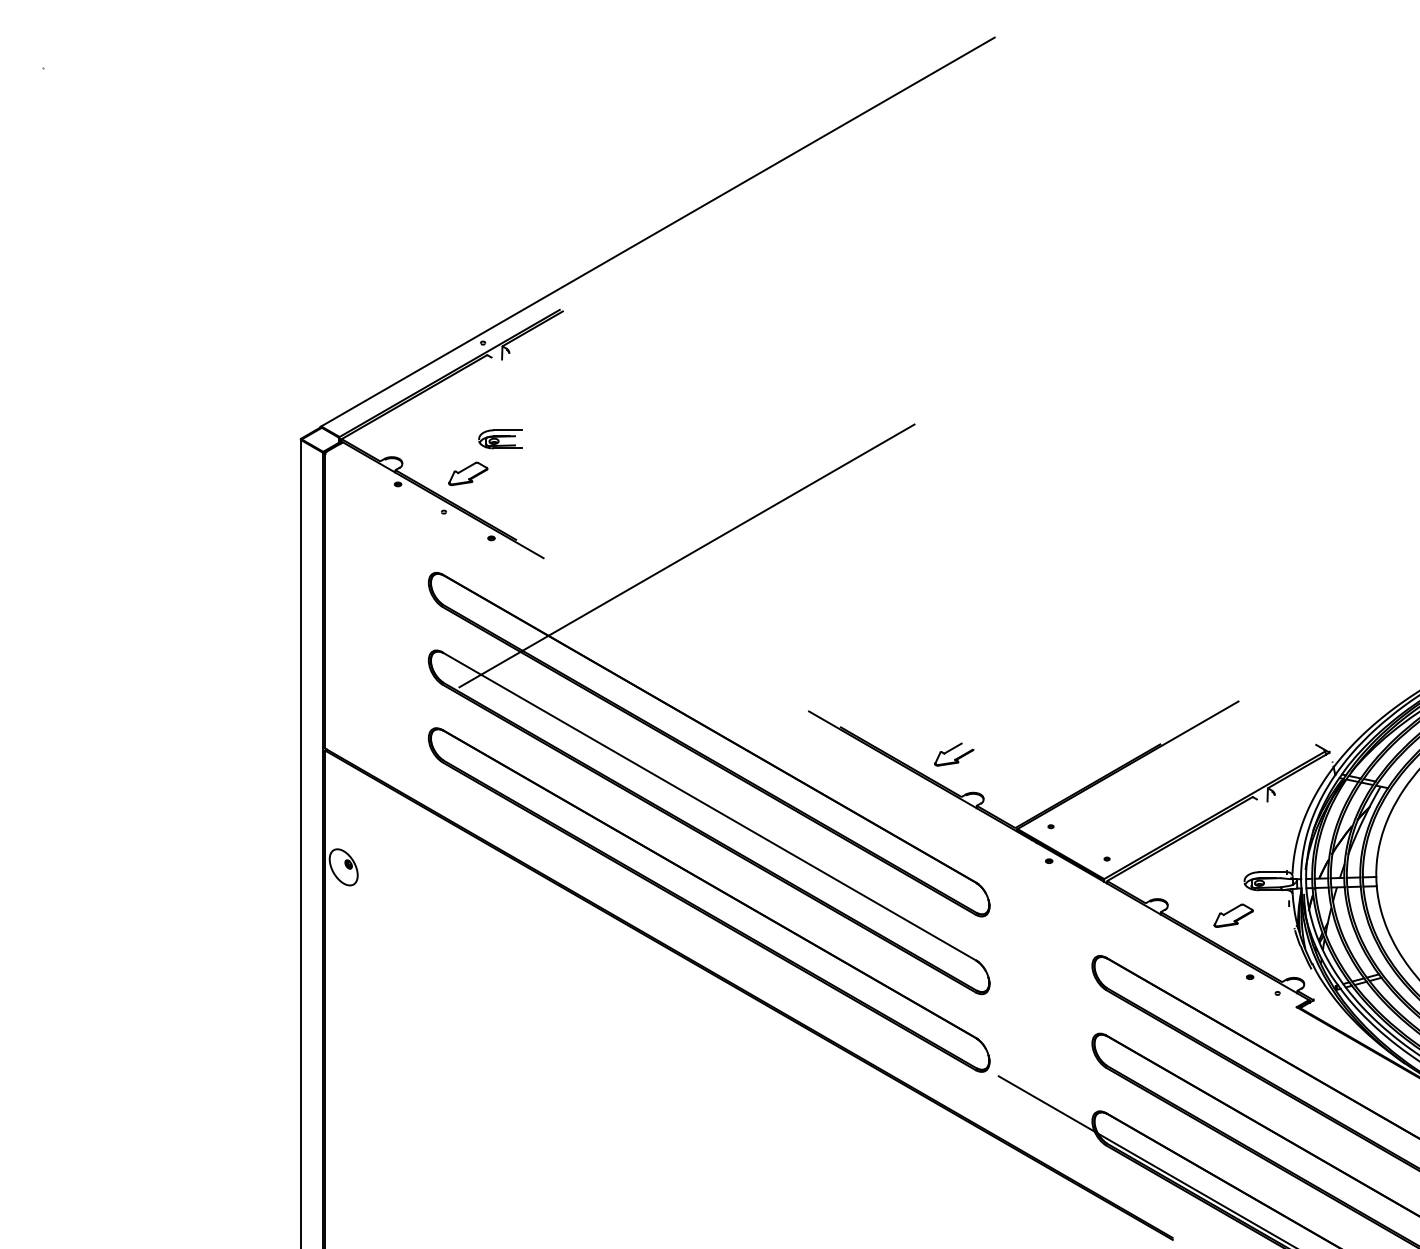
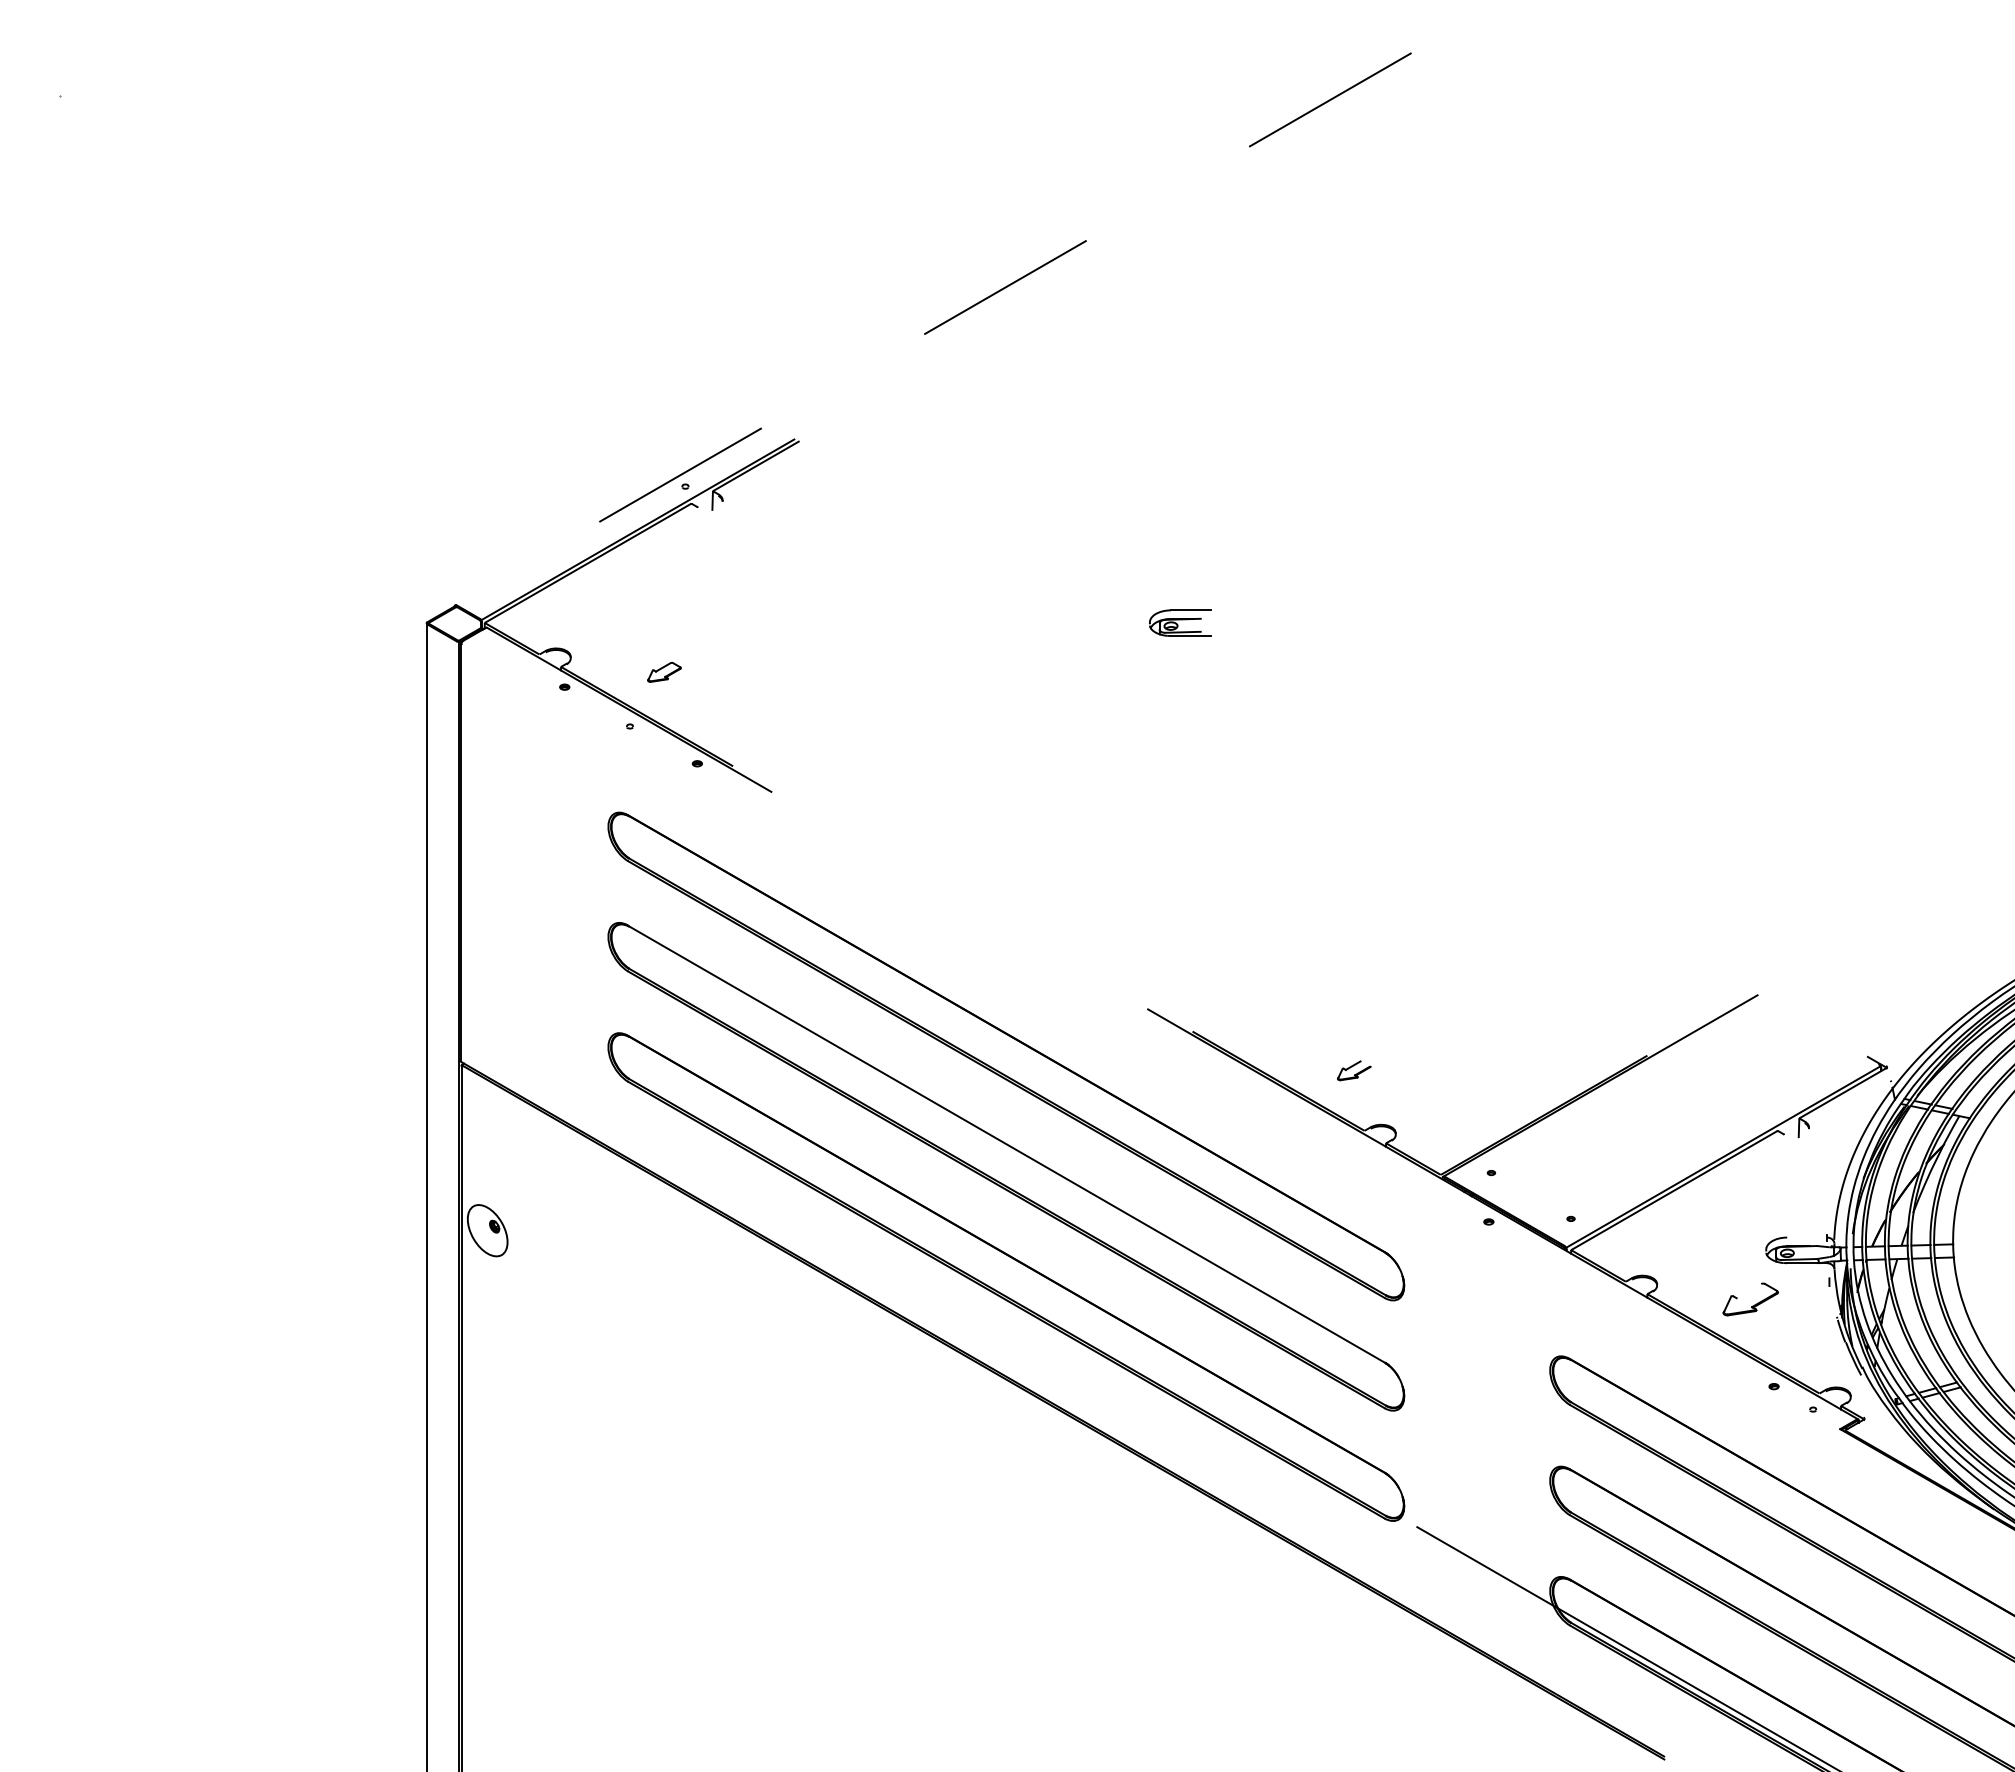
line: (657, 232) -> (932, 329), solid -> dashed
part: (500, 438) -> (1180, 622), moved
part: (468, 474) -> (664, 672), size x0.6
line: (686, 555) -> (974, 788), removed
part: (954, 754) -> (1354, 1070), size x0.6
line: (1273, 872) -> (1807, 1237), removed
line: (1232, 910) -> (1748, 1291), removed

